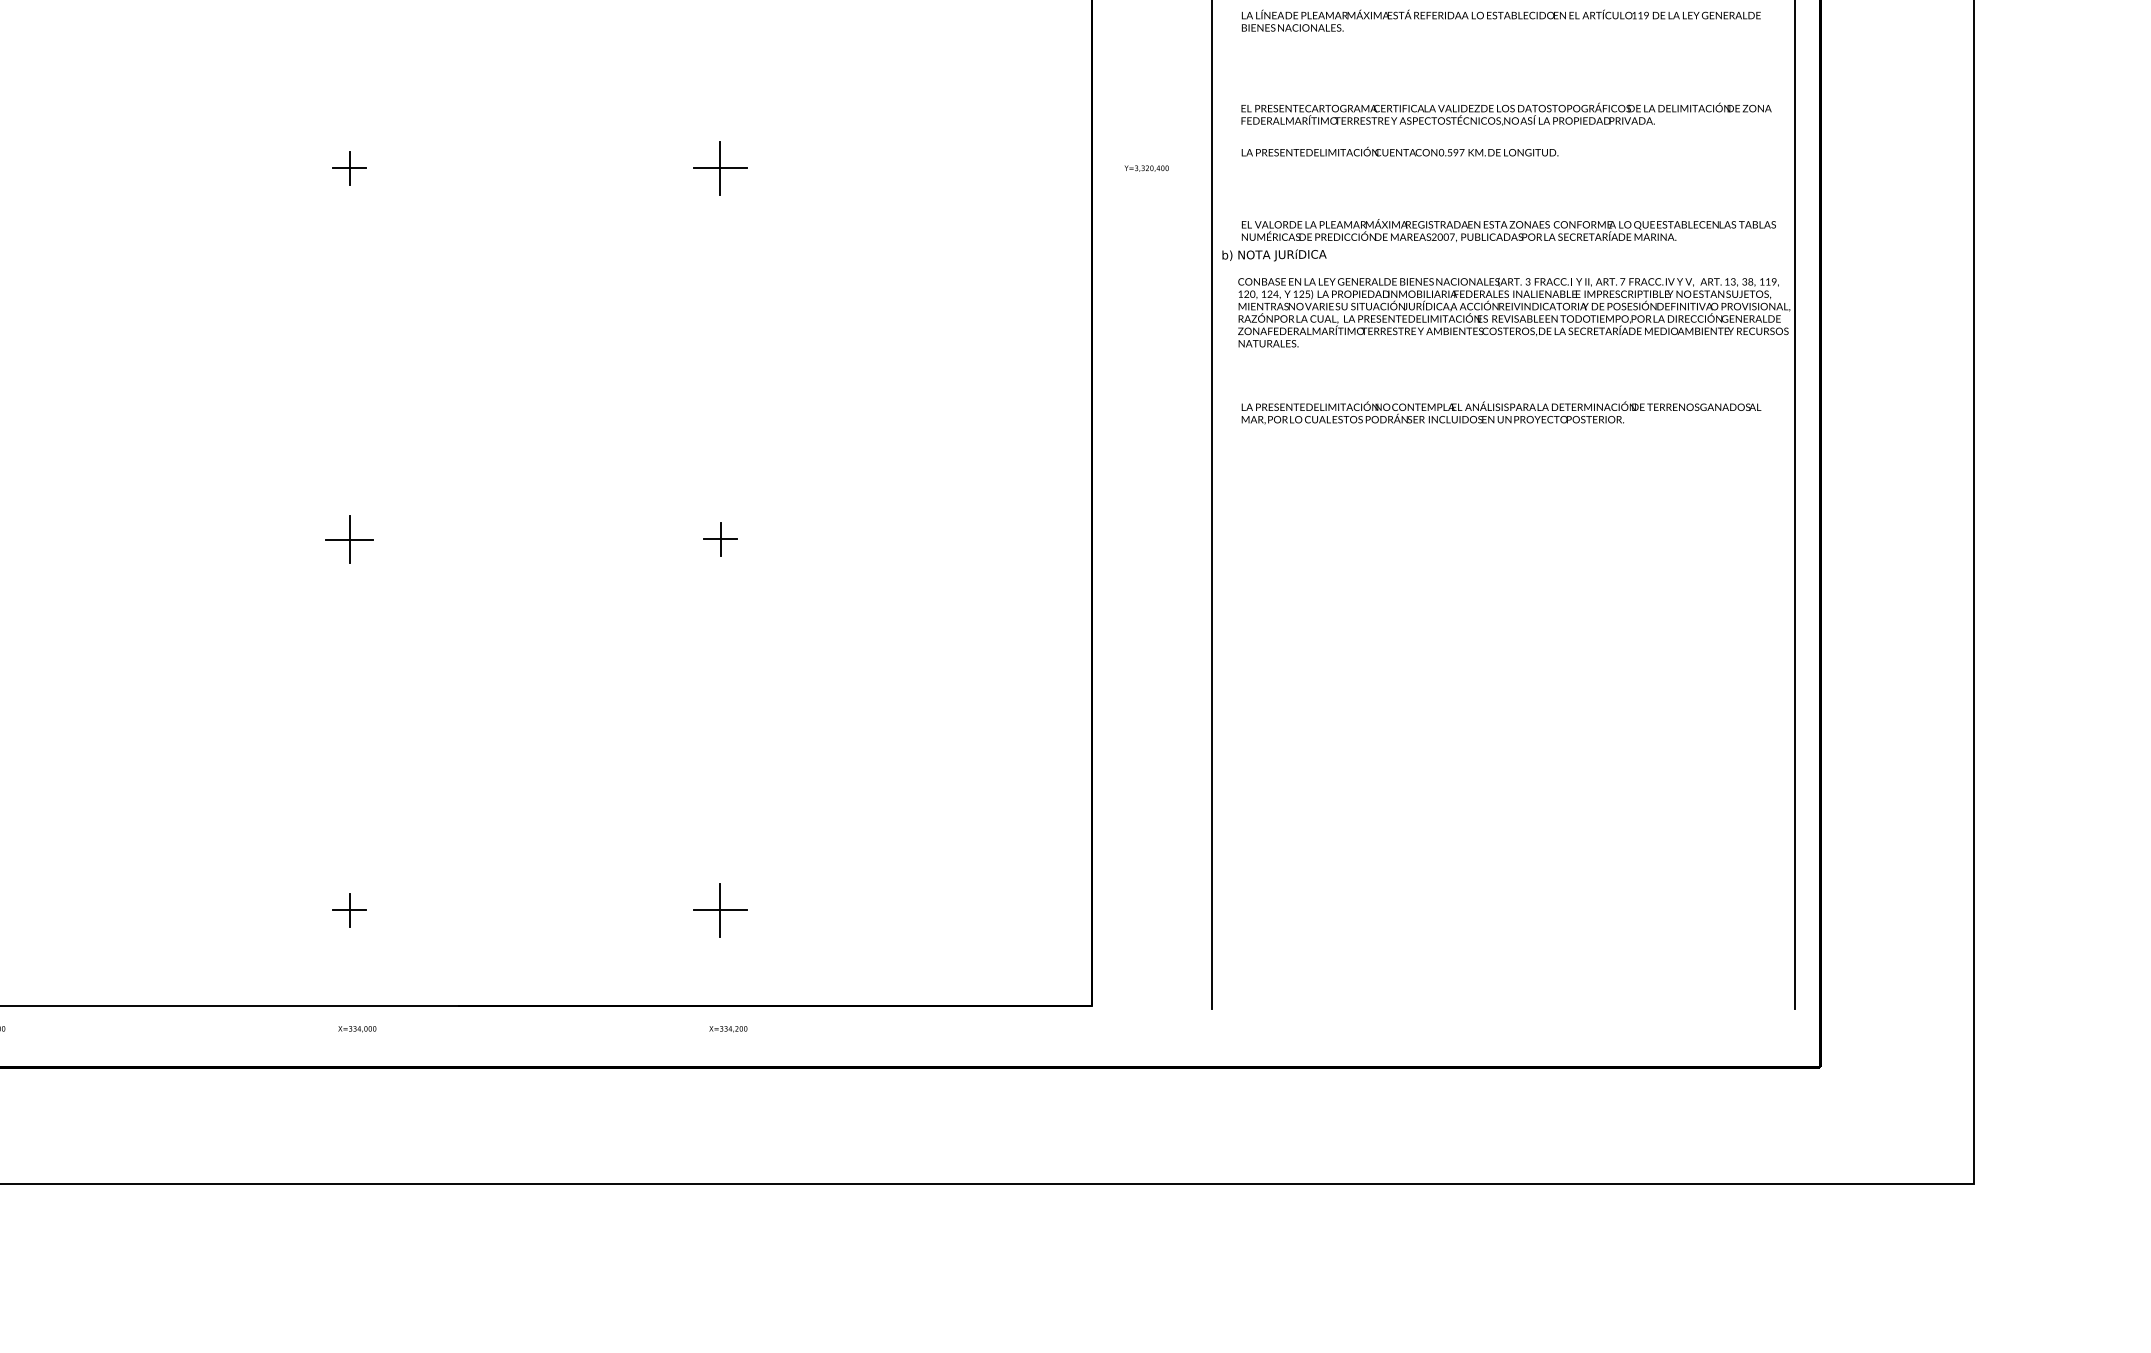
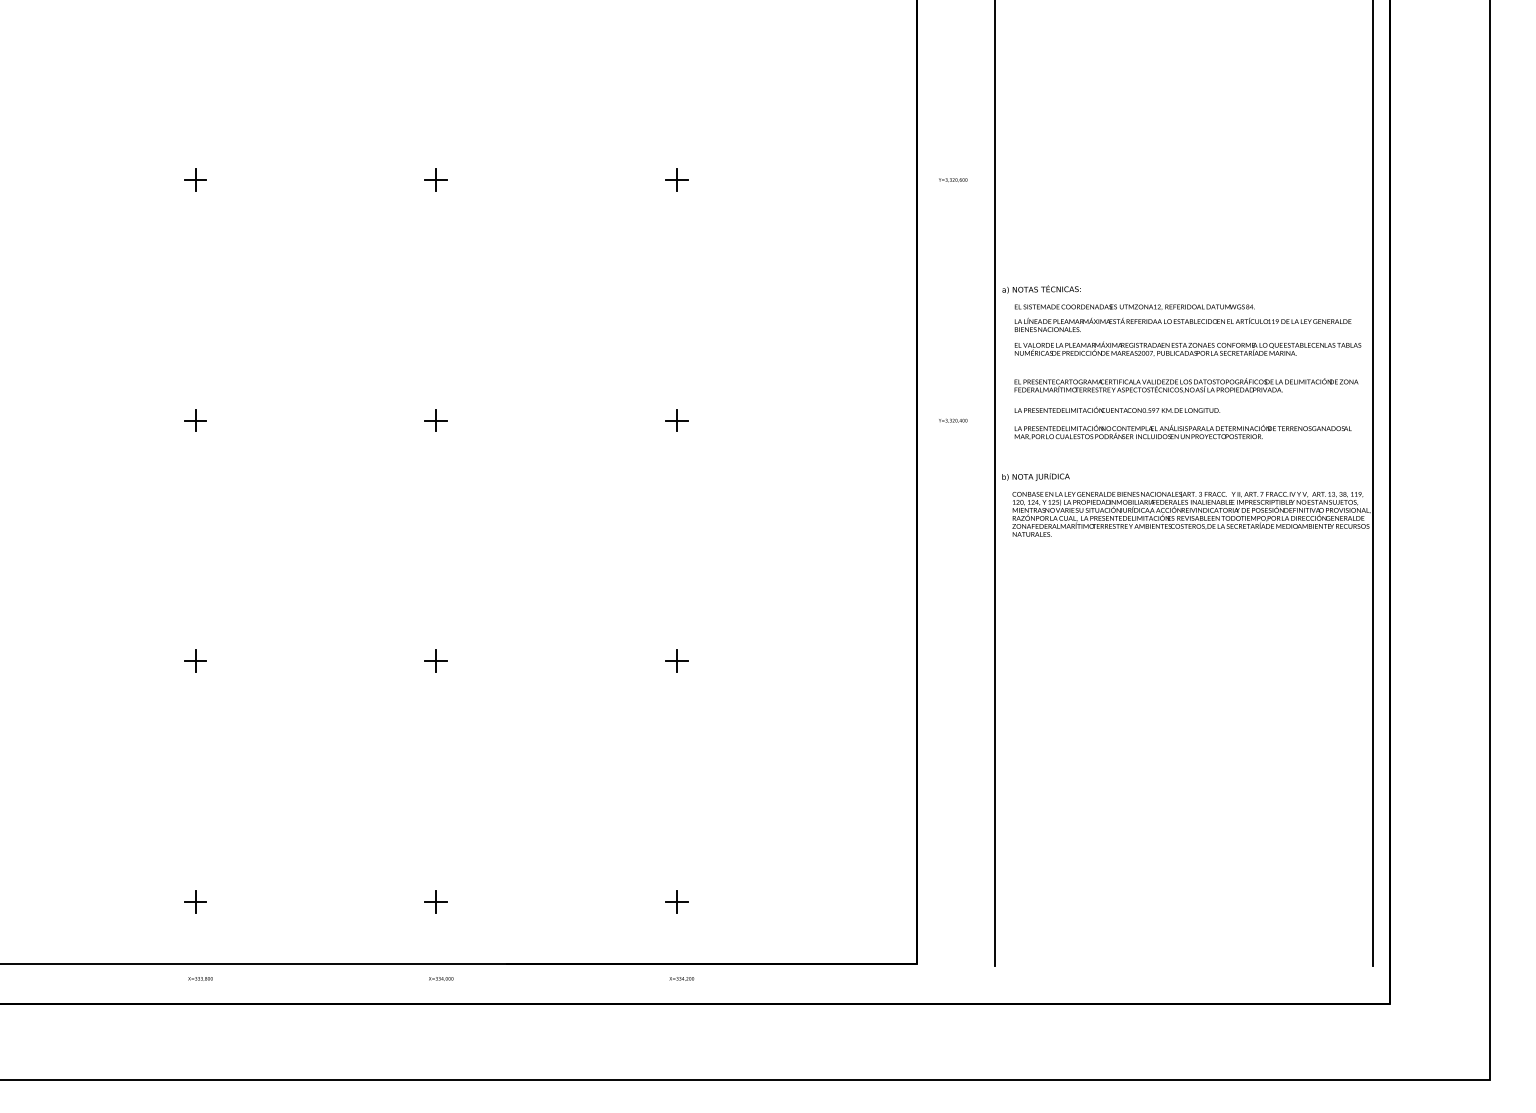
part: (720, 168) -> (676, 420), size x0.62
text: (1508, 229) -> (1187, 348), moved
text: (1500, 413) -> (1182, 432), moved
part: (348, 538) -> (435, 660), size x0.71
part: (720, 909) -> (676, 901), size x0.62

